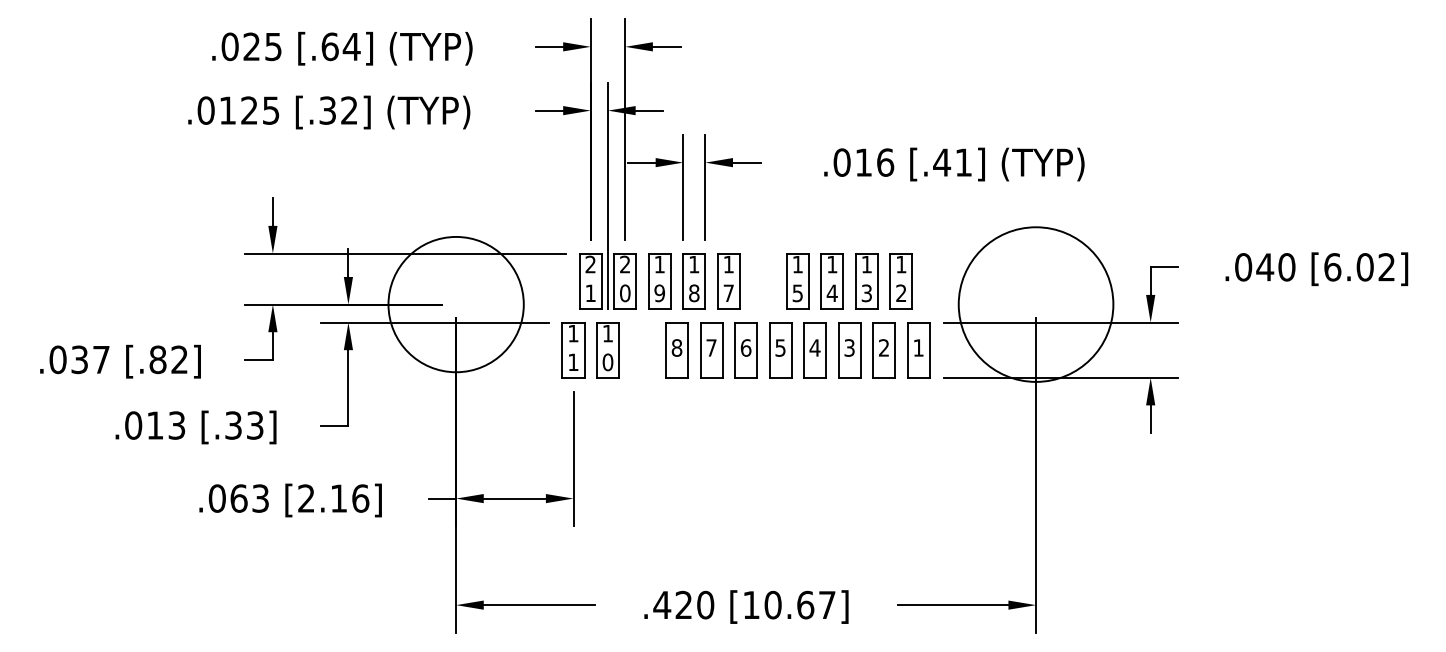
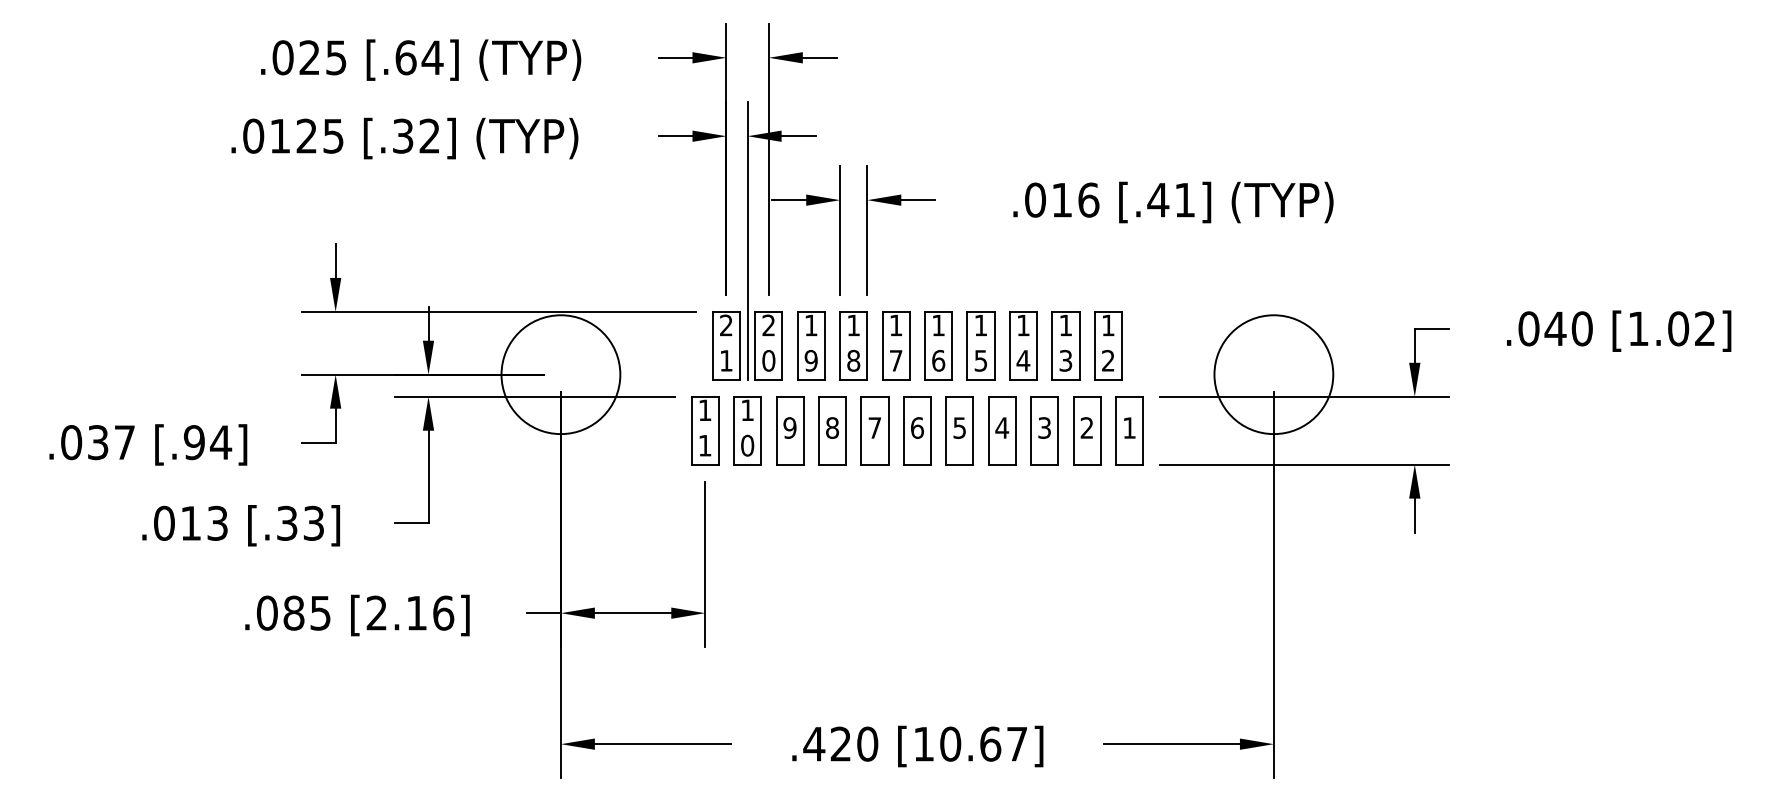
text: (1332, 267) -> (1638, 328), [6.02] -> [1.02]
part: (763, 280) -> (938, 345), added
circle: (455, 304) -> (560, 374), size x0.71
circle: (1035, 304) -> (1273, 374), size x0.62
part: (642, 349) -> (790, 430), added
text: (168, 359) -> (207, 442), [.82] -> [.94]
text: (249, 498) -> (306, 612), .063 -> .085

